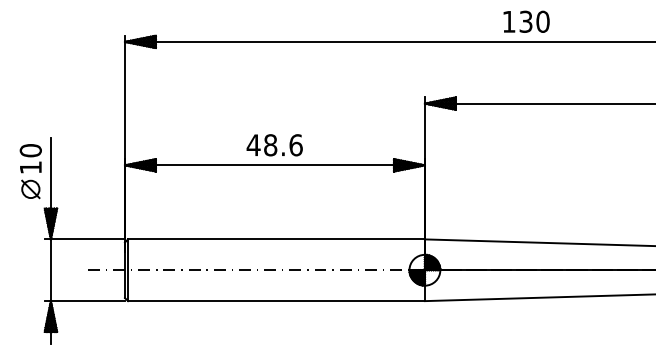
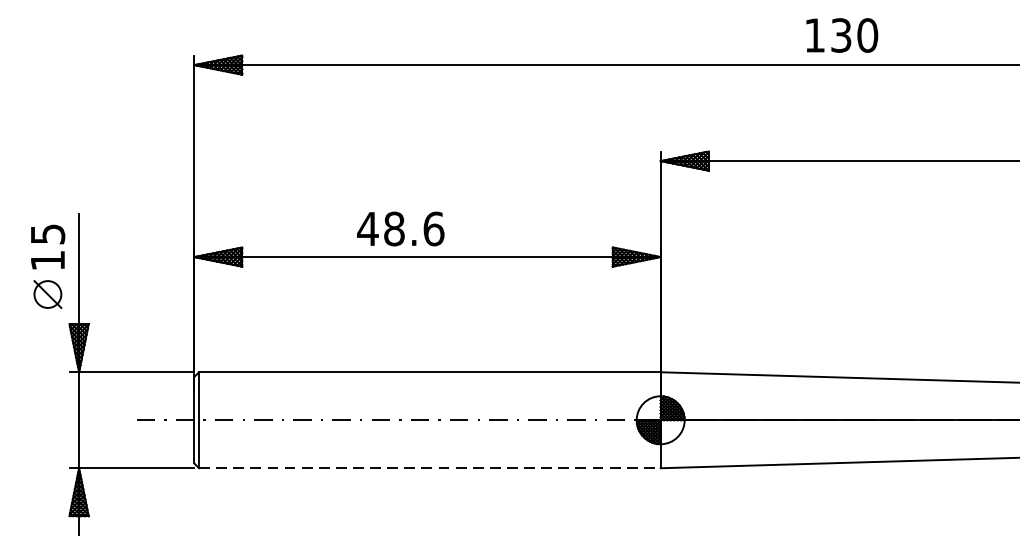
text: (526, 21) -> (842, 34), moved
text: (274, 145) -> (400, 229), moved
text: (30, 150) -> (47, 234), 10 -> 15
line: (276, 301) -> (429, 468), solid -> dashed

